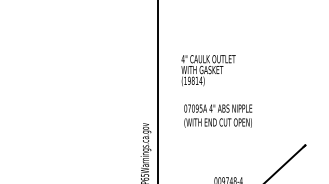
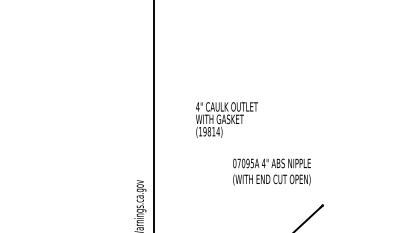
text: (208, 70) -> (226, 119), moved
text: (217, 115) -> (271, 171), moved

